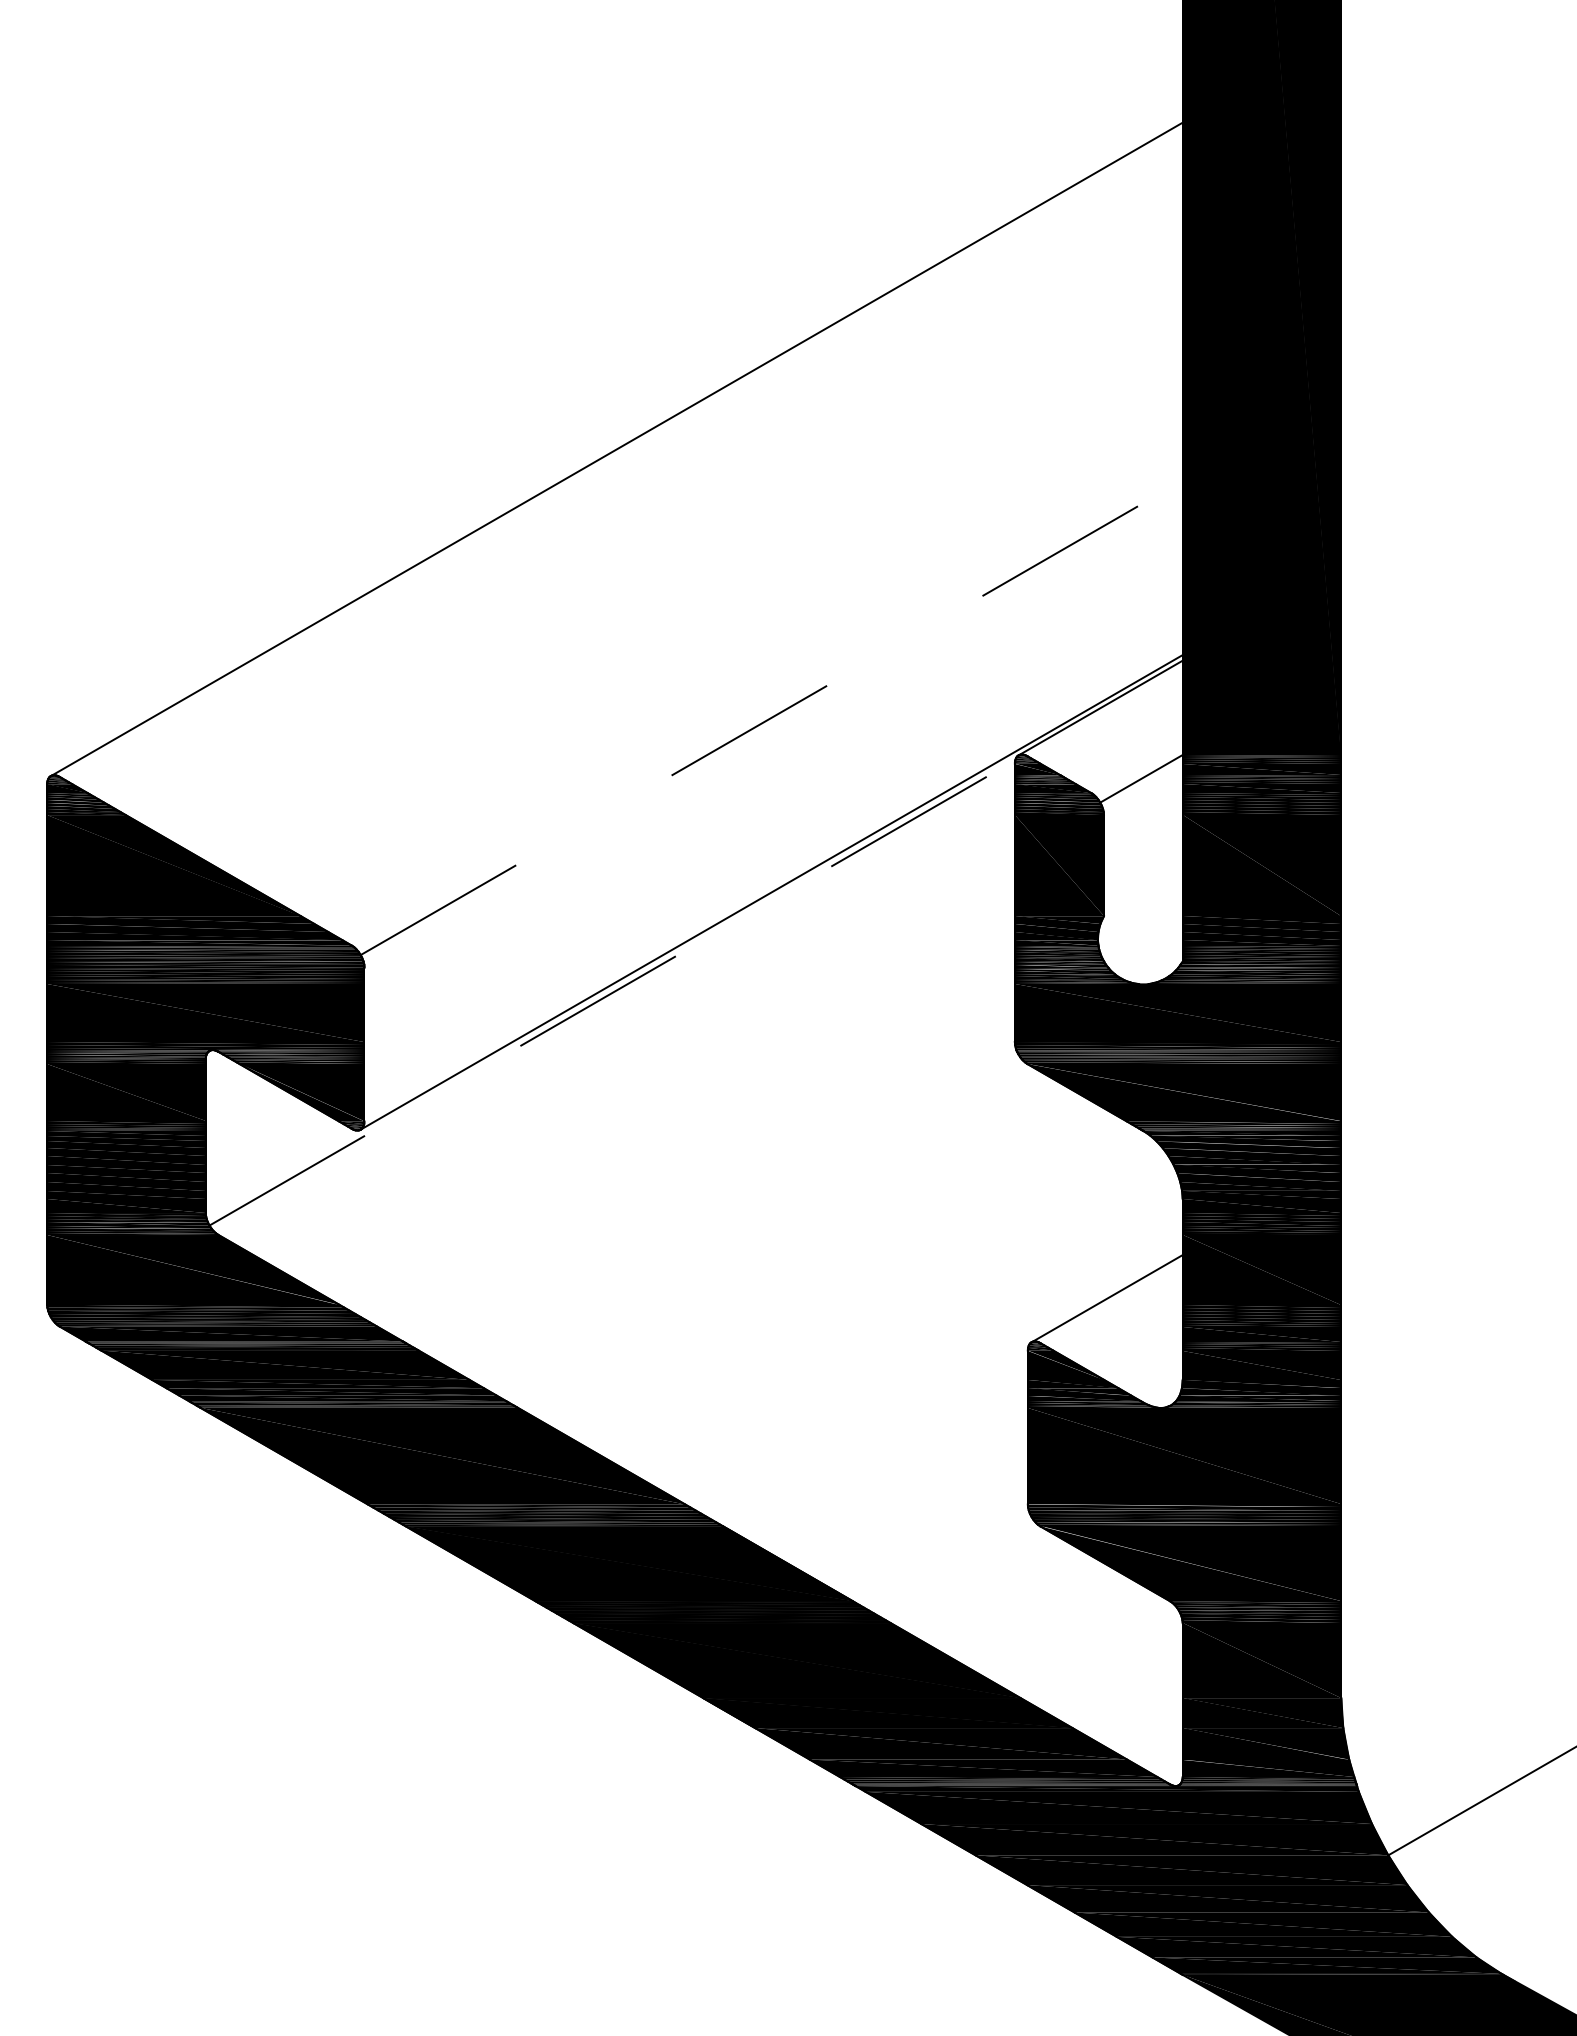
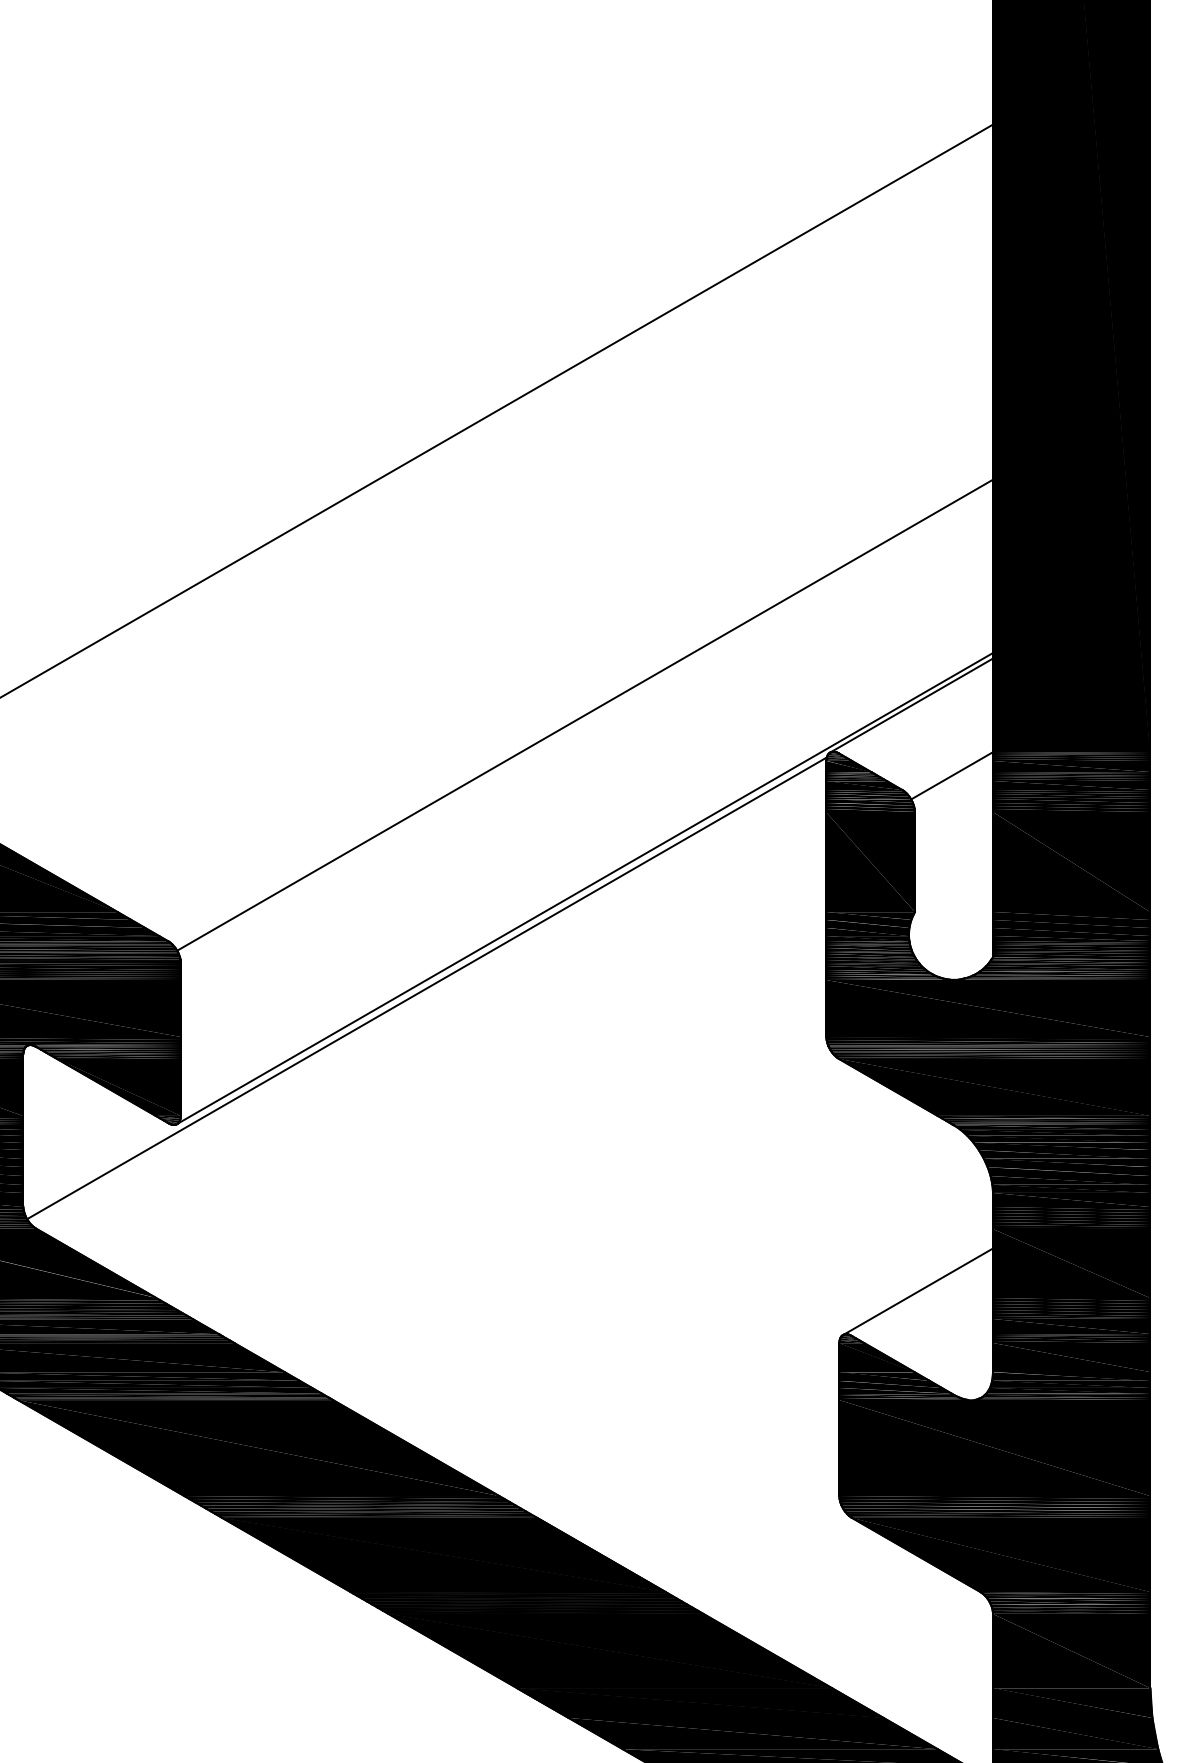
line: (771, 717) -> (584, 714), dashed -> solid
line: (612, 992) -> (427, 987), dashed -> solid

